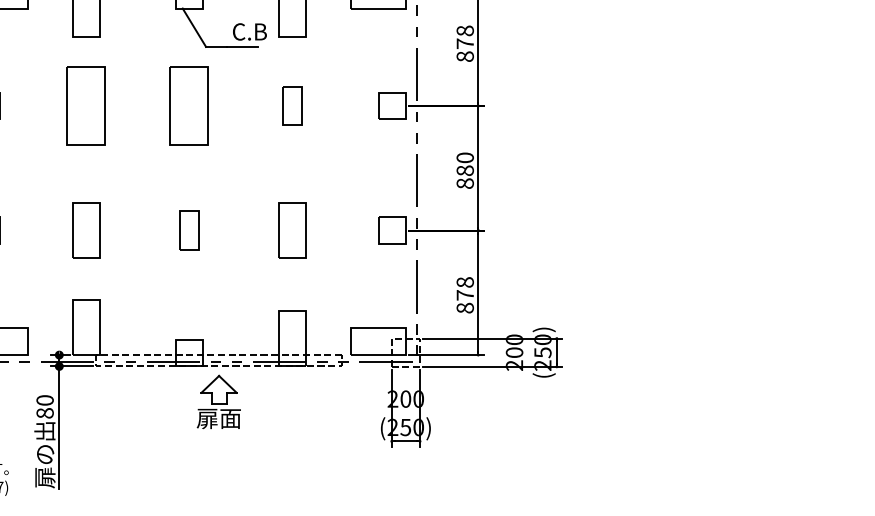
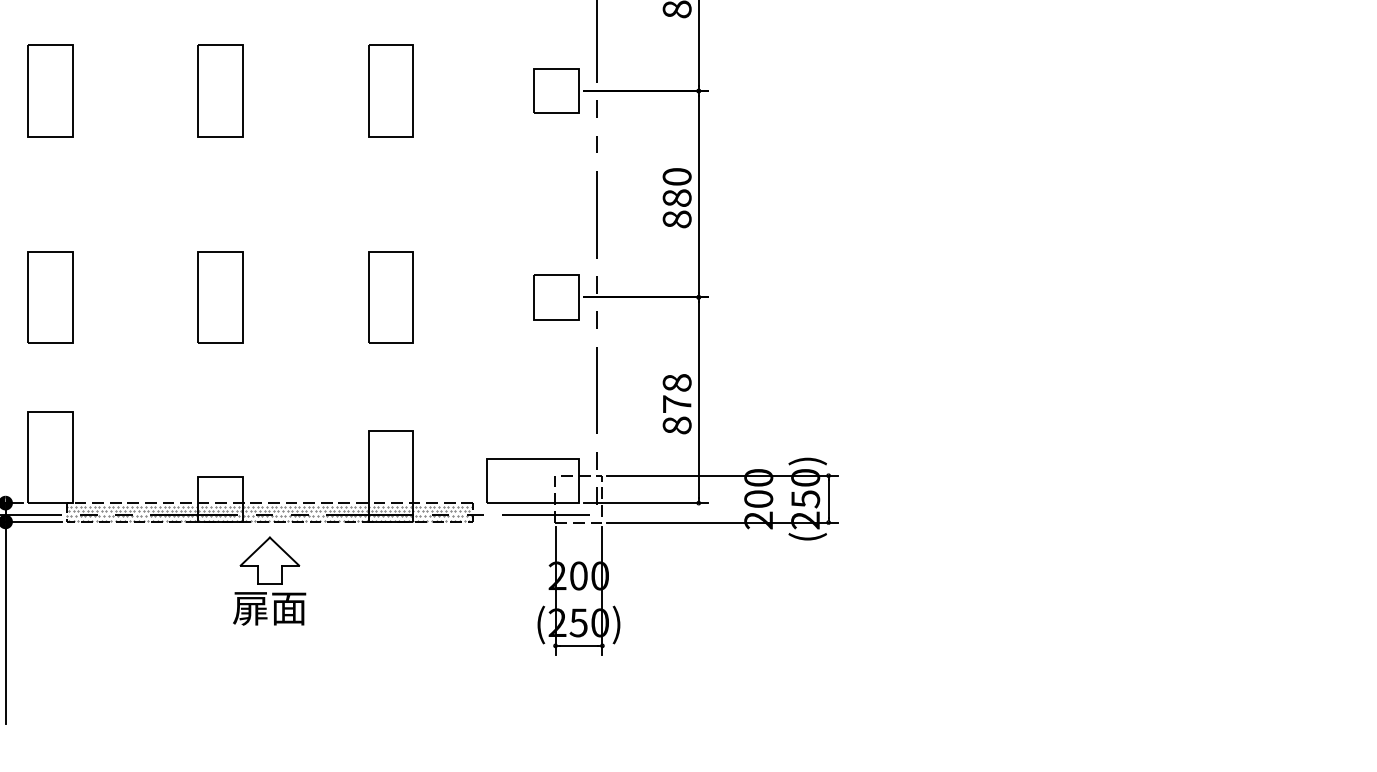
part: (86, 105) -> (50, 90), size x0.71
part: (189, 105) -> (220, 90), size x0.71
part: (292, 105) -> (391, 90), size x1.43
part: (189, 230) -> (220, 296), size x1.43
hatch: (218, 361) -> (268, 513), added

